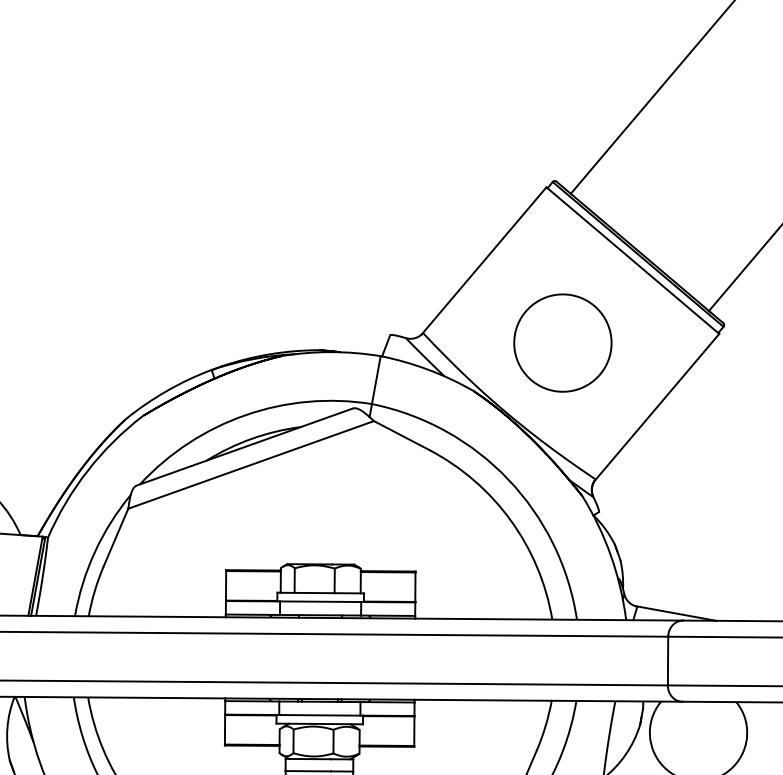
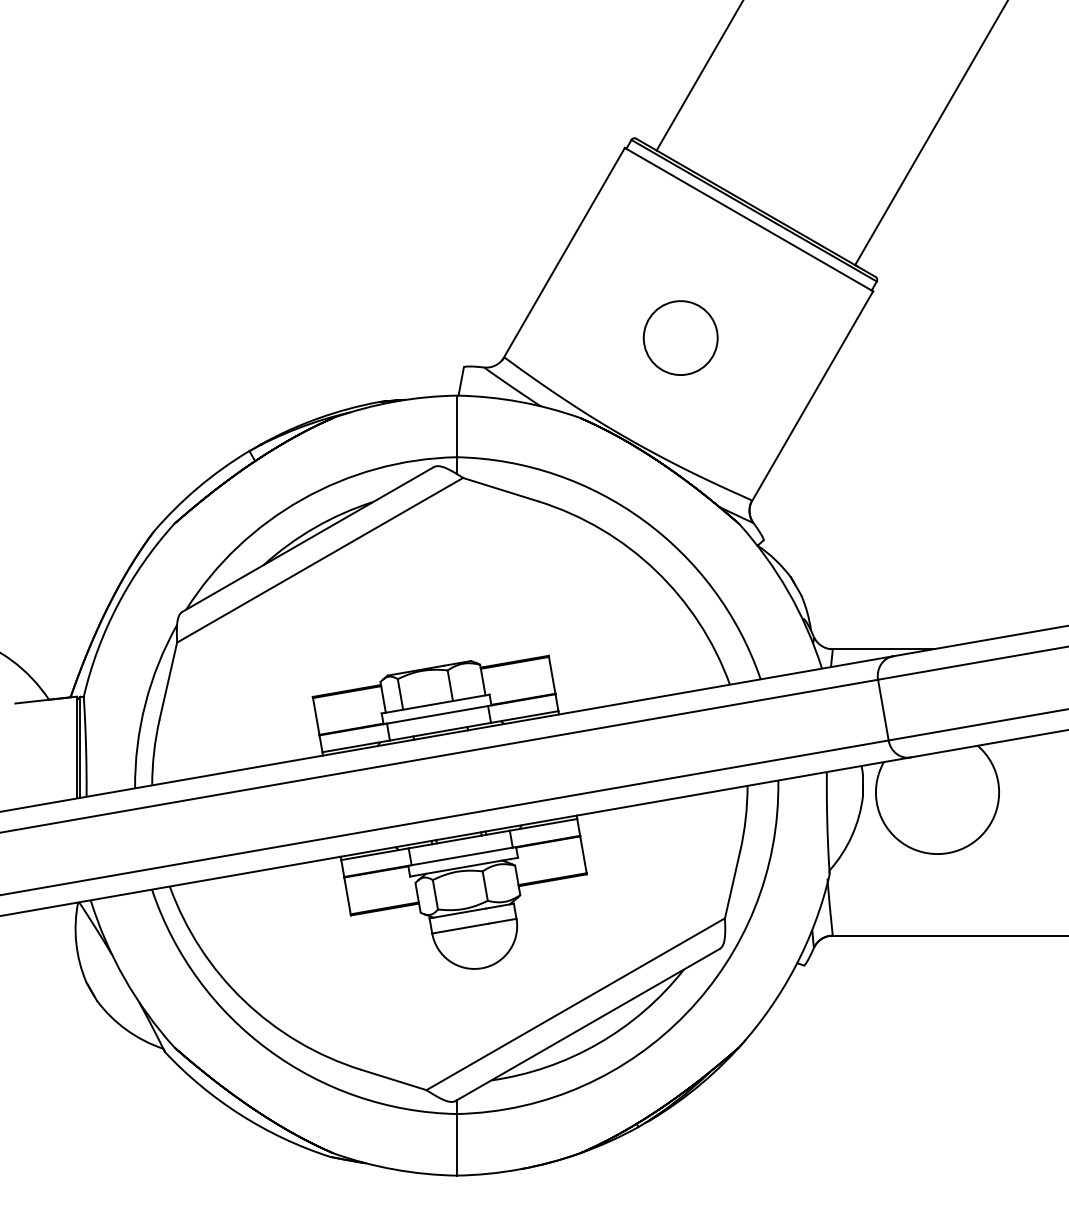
circle: (562, 342) -> (680, 337), size x0.6

